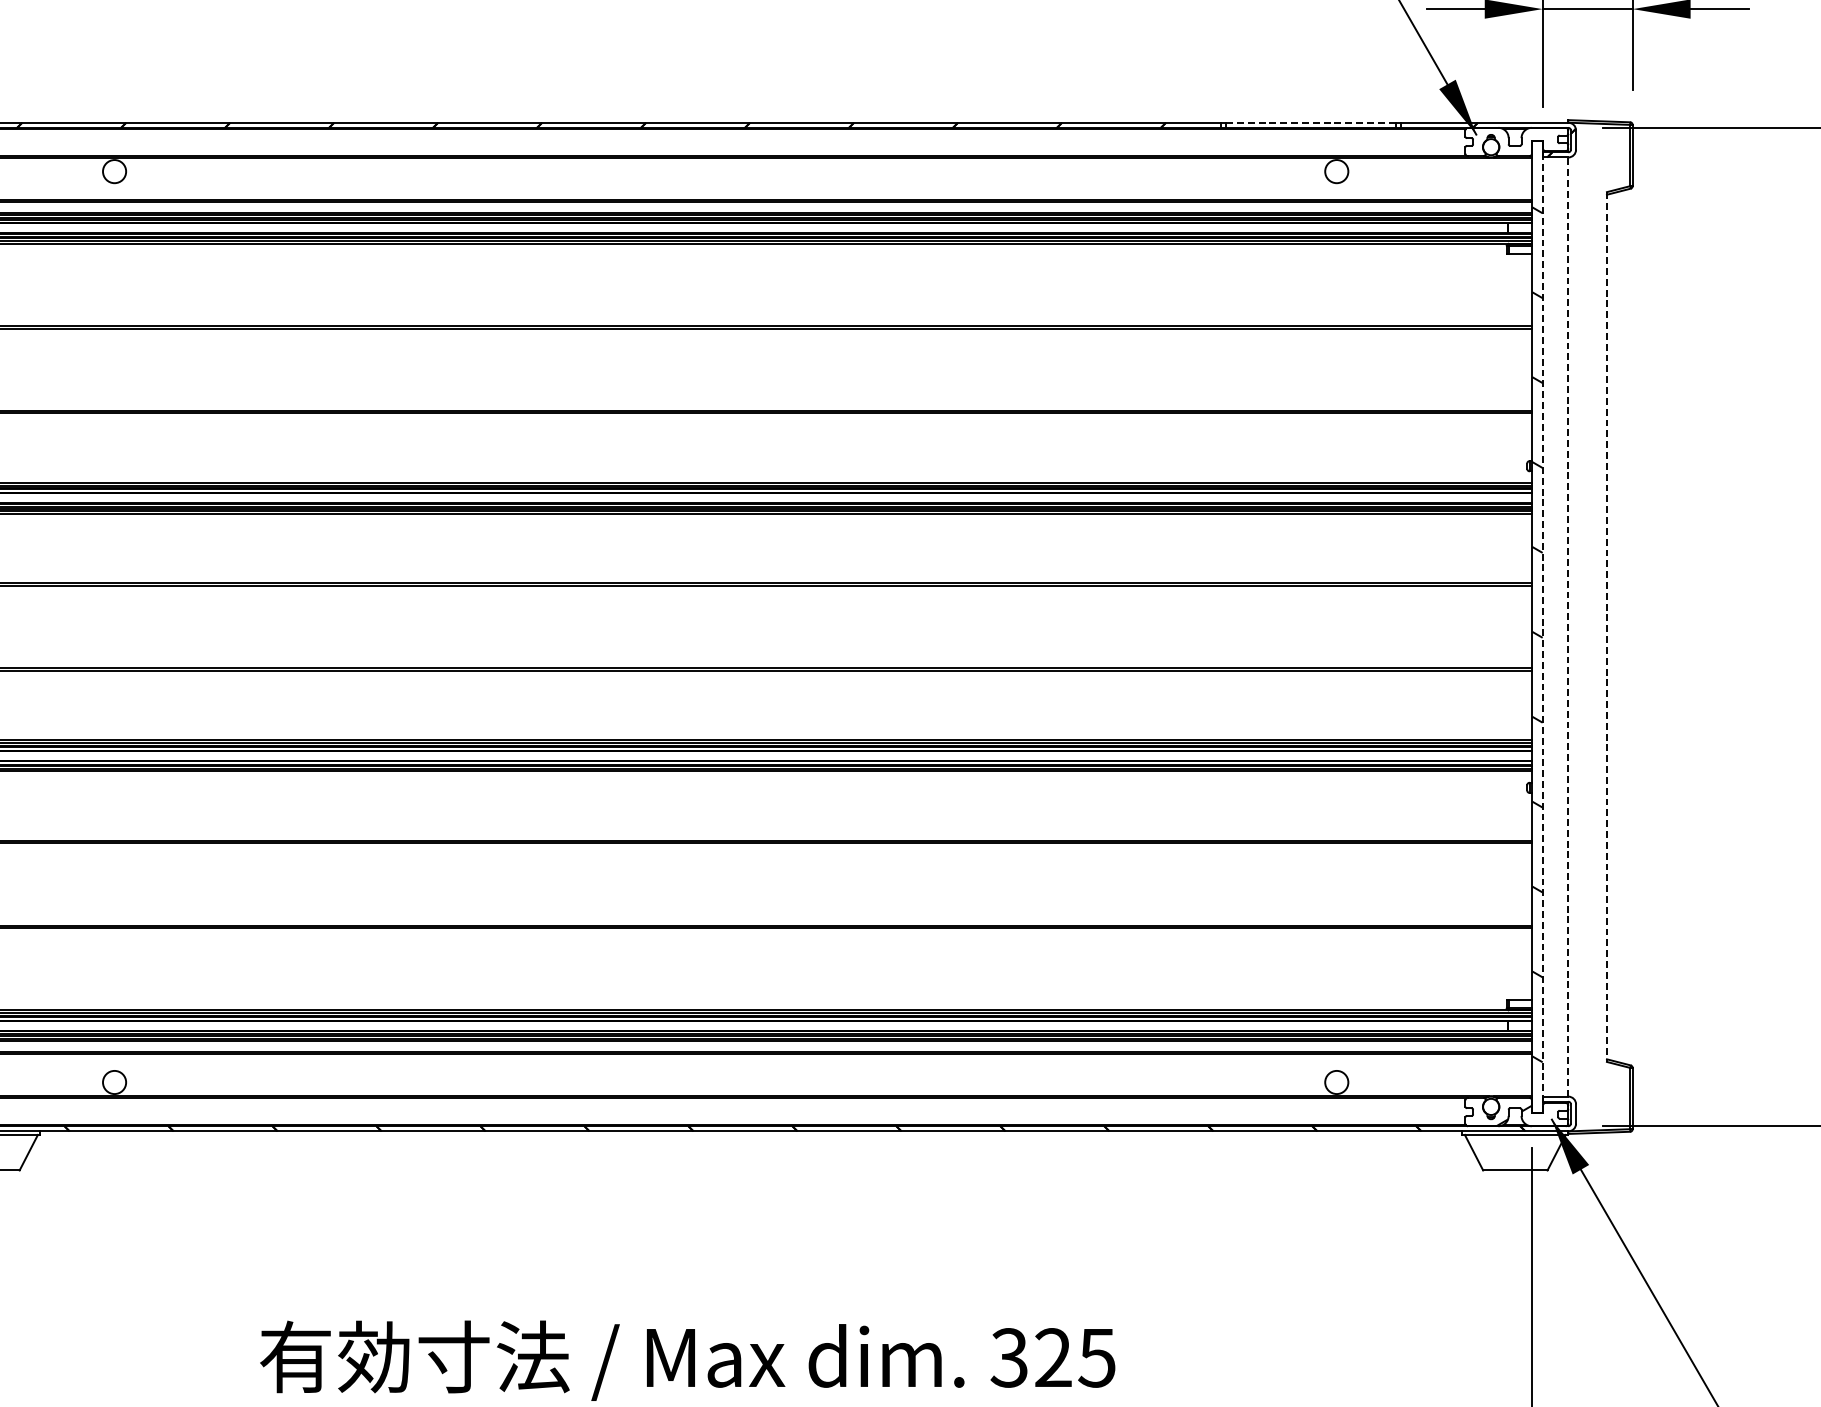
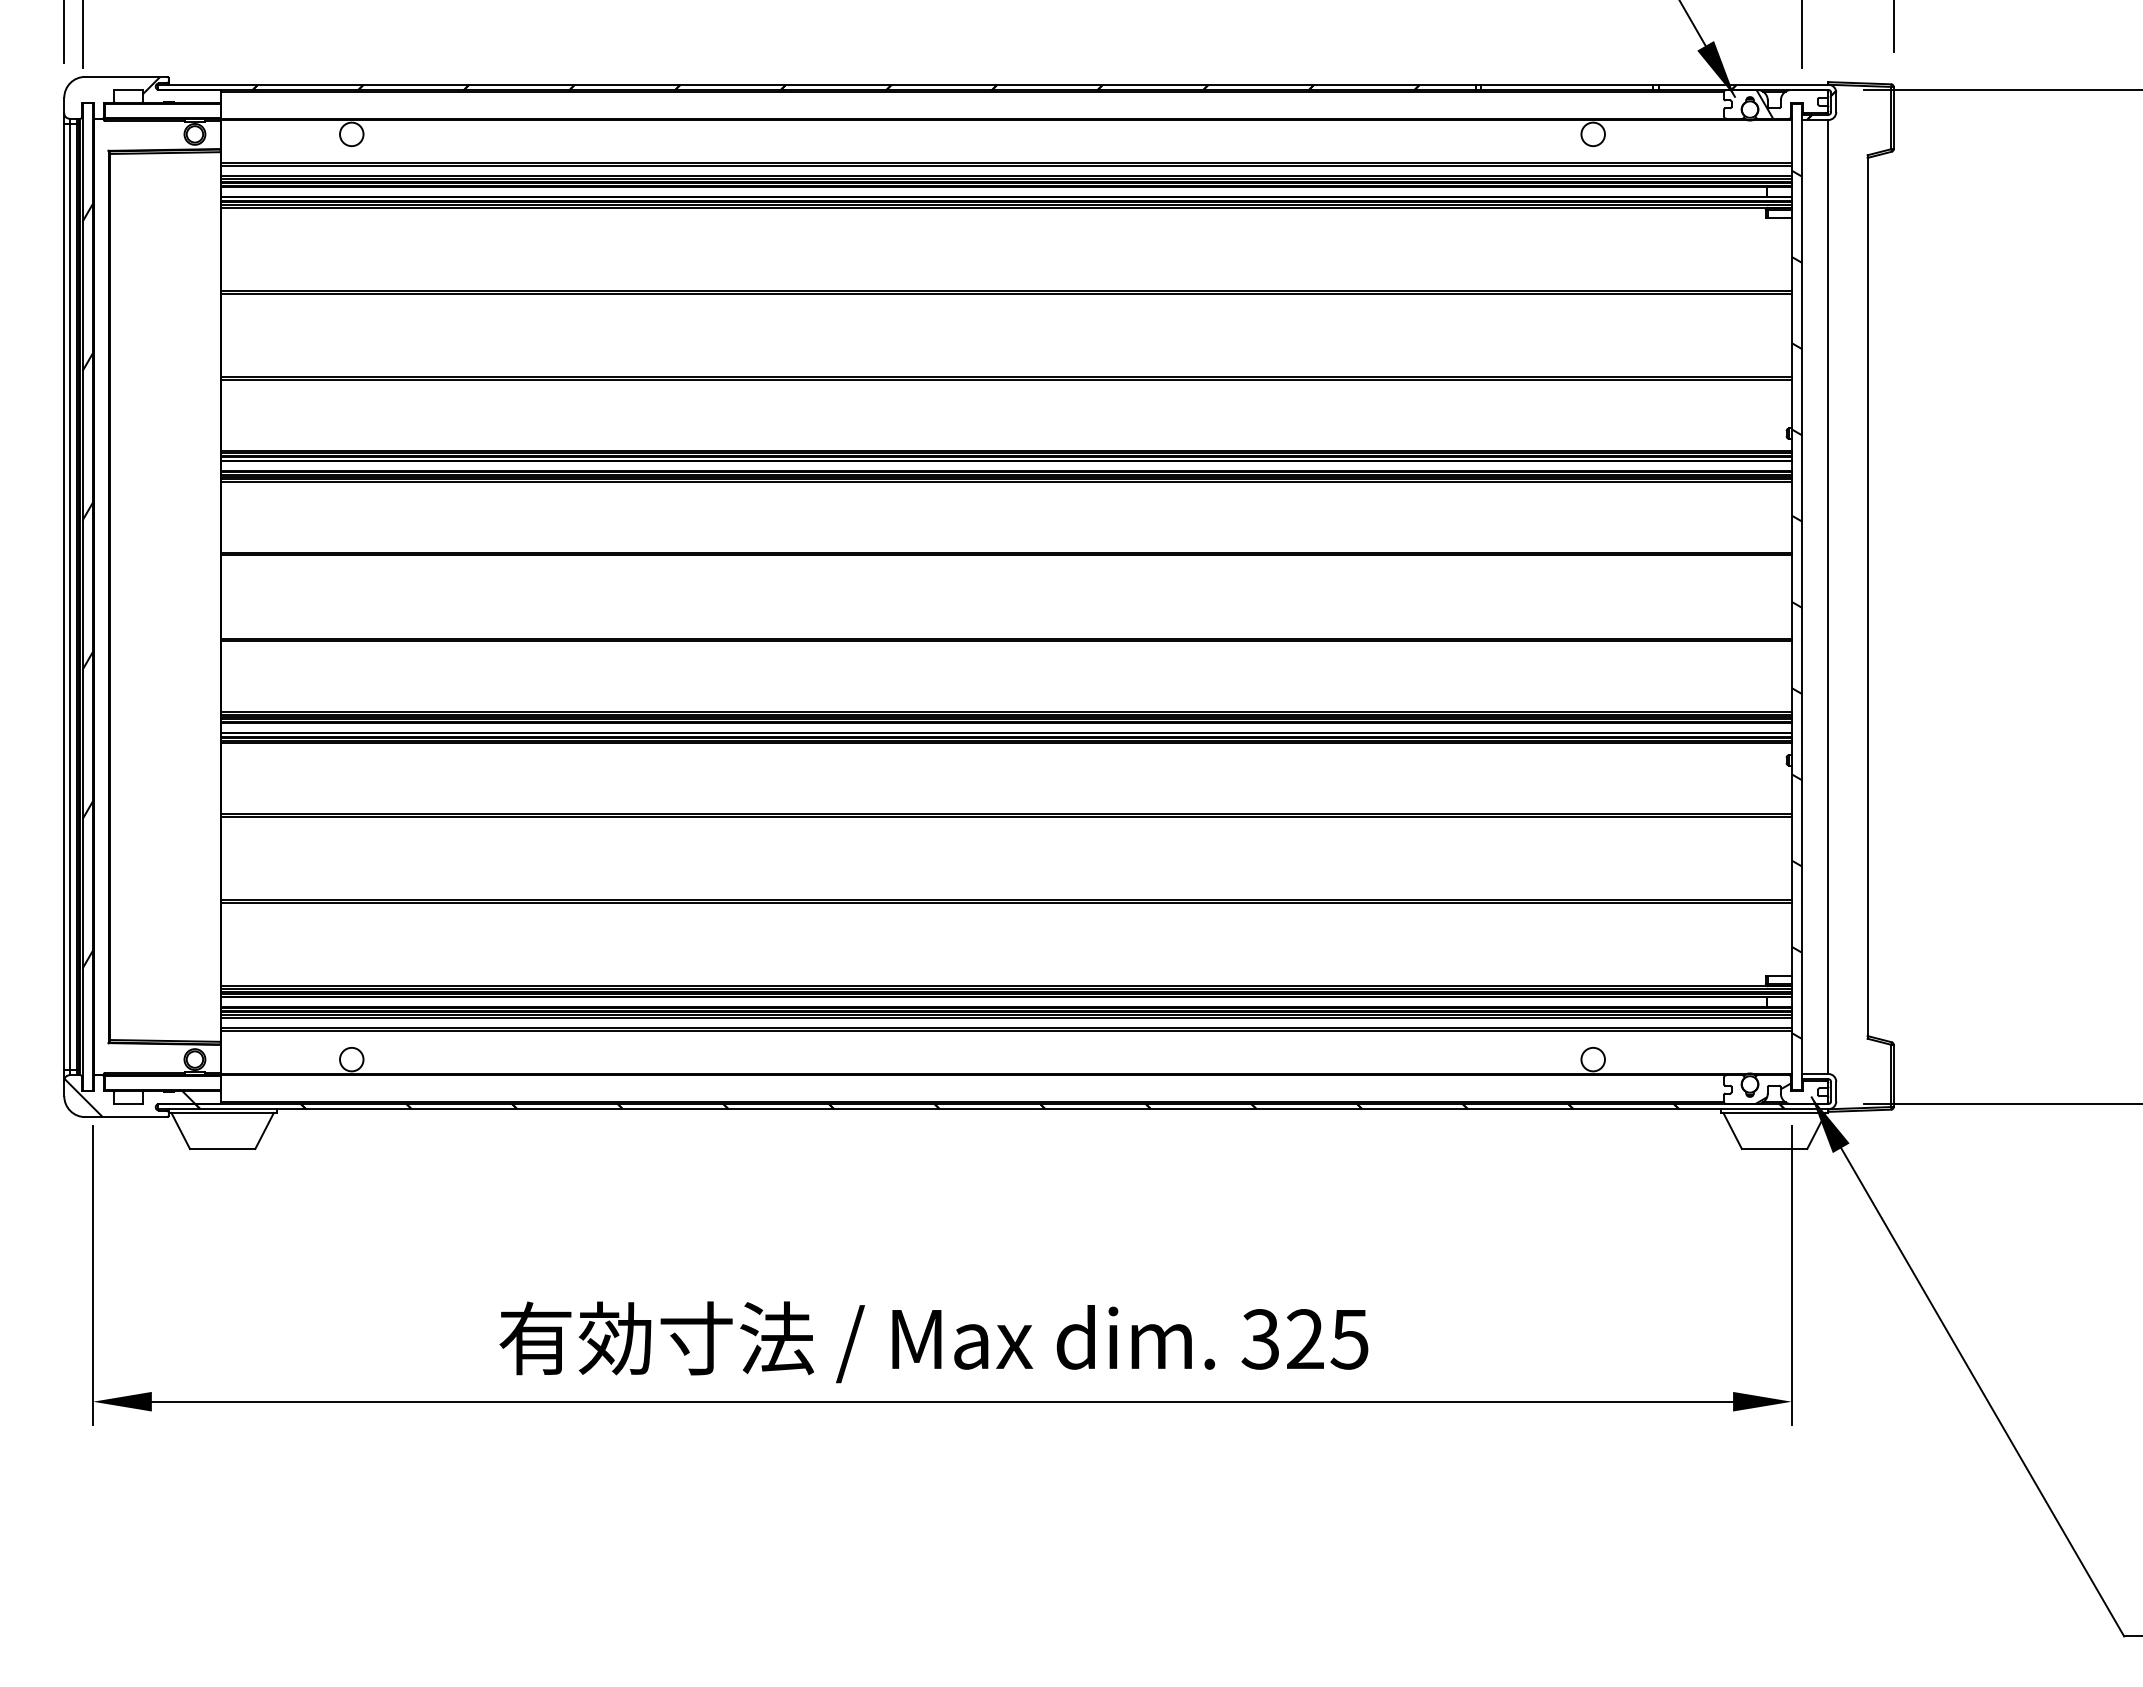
line: (1311, 122) -> (1567, 84), dashed -> solid
hatch: (1505, 141) -> (1764, 103), added
line: (1542, 626) -> (1802, 596), dashed -> solid
line: (1568, 627) -> (1828, 597), dashed -> solid
line: (1606, 627) -> (1867, 597), dashed -> solid

